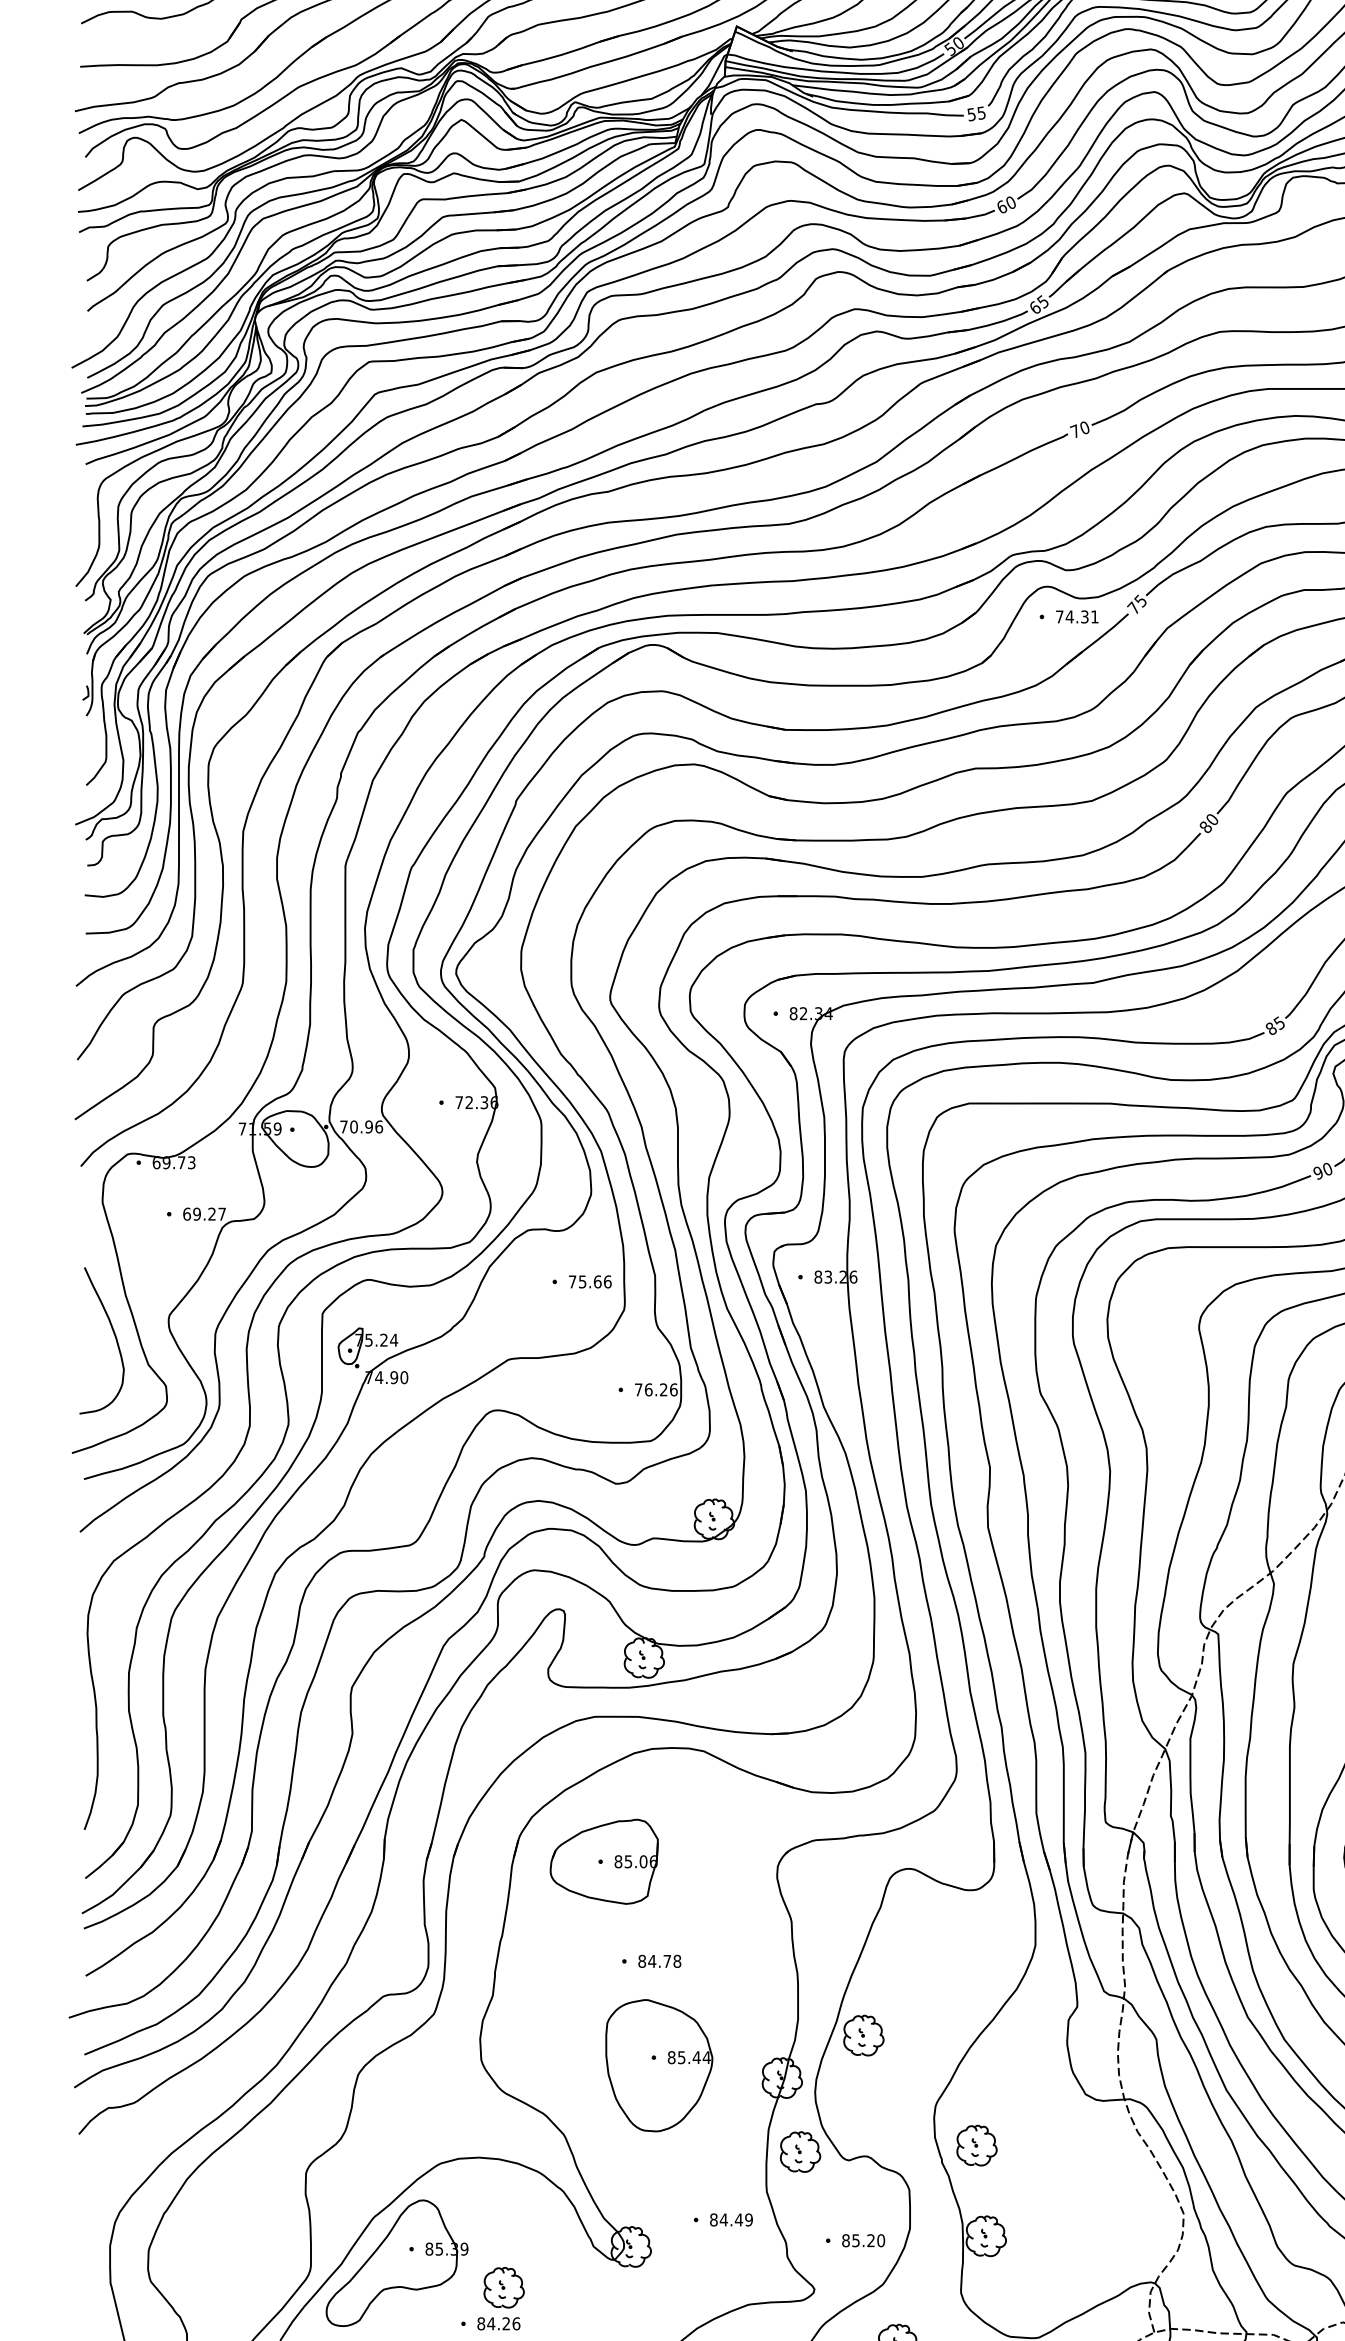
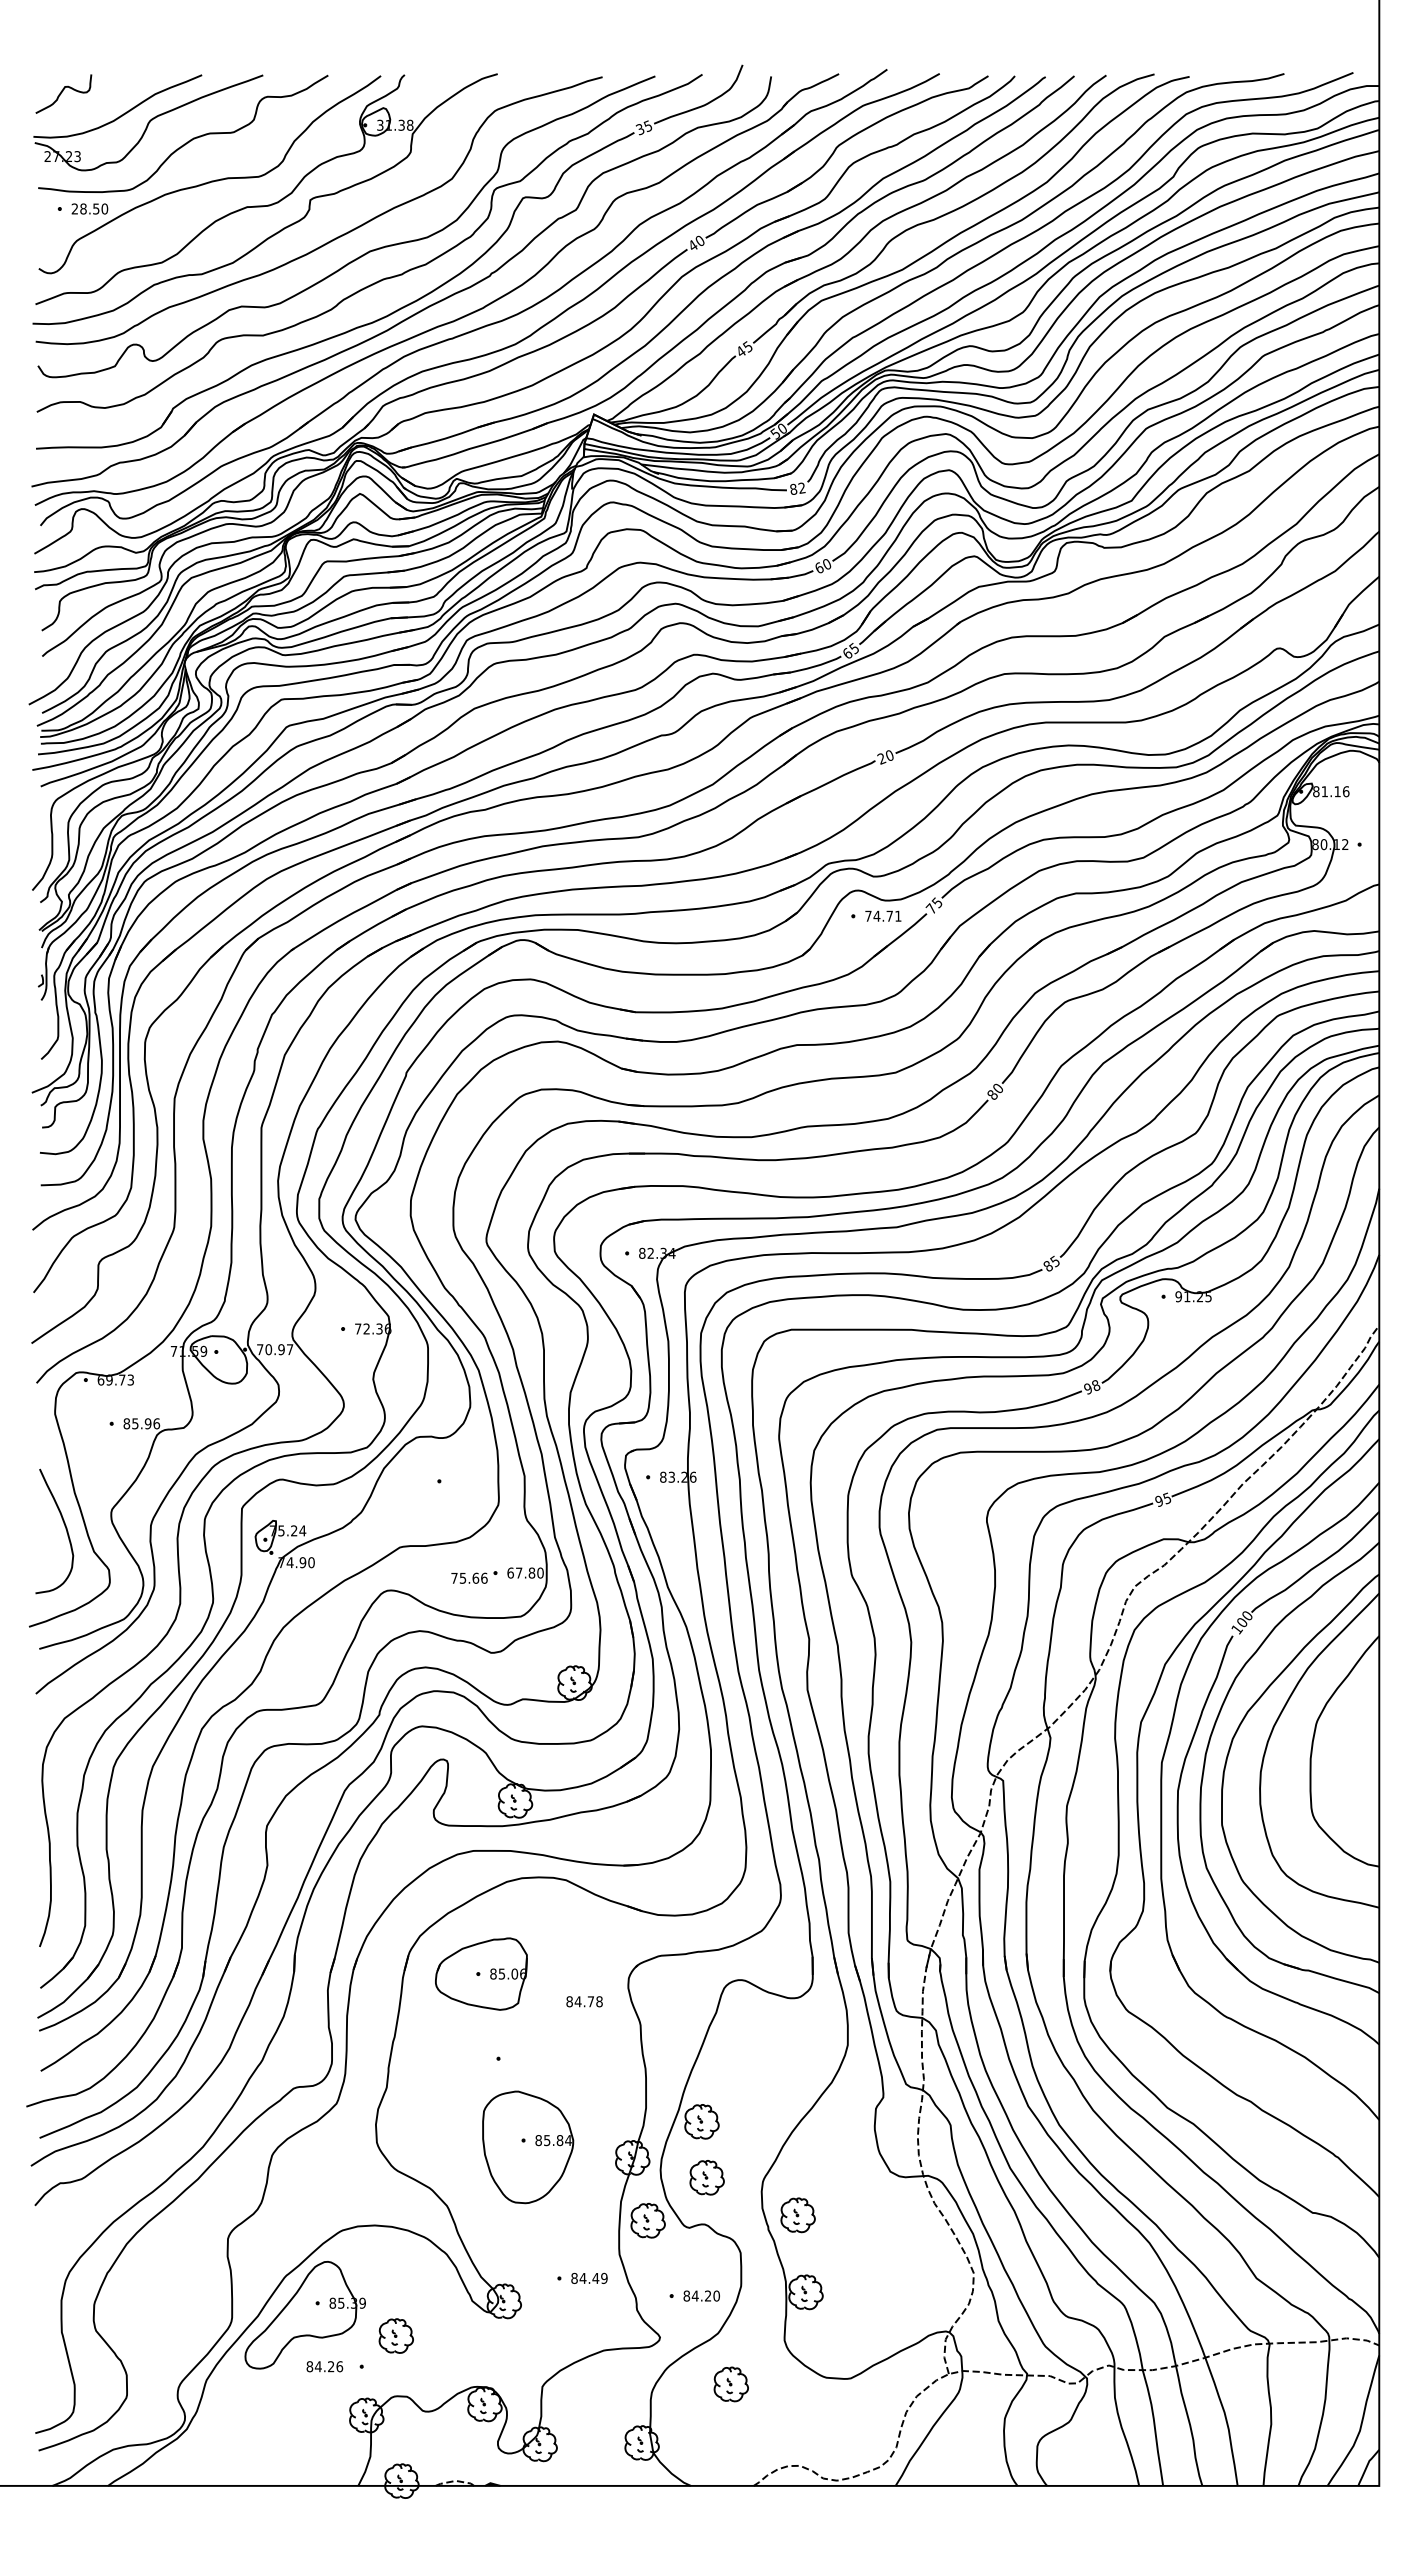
text: (976, 113) -> (797, 488), 55 -> 82
text: (1075, 431) -> (881, 758), 70 -> 20
text: (1084, 616) -> (889, 915), 74.31 -> 74.71
text: (378, 1126) -> (289, 1349), 70.96 -> 70.97
text: (1328, 1169) -> (1096, 1385), 90 -> 98
text: (204, 1213) -> (141, 1423), 69.27 -> 85.96
text: (590, 1280) -> (469, 1577), moved
text: (656, 1389) -> (525, 1572), 76.26 -> 67.80
text: (659, 1961) -> (584, 2001), moved
text: (696, 2057) -> (559, 2140), 85.44 -> 85.84
part: (869, 2101) -> (706, 2177), added
text: (855, 2240) -> (694, 2295), 85.20 -> 84.20
text: (498, 2323) -> (324, 2366), moved

